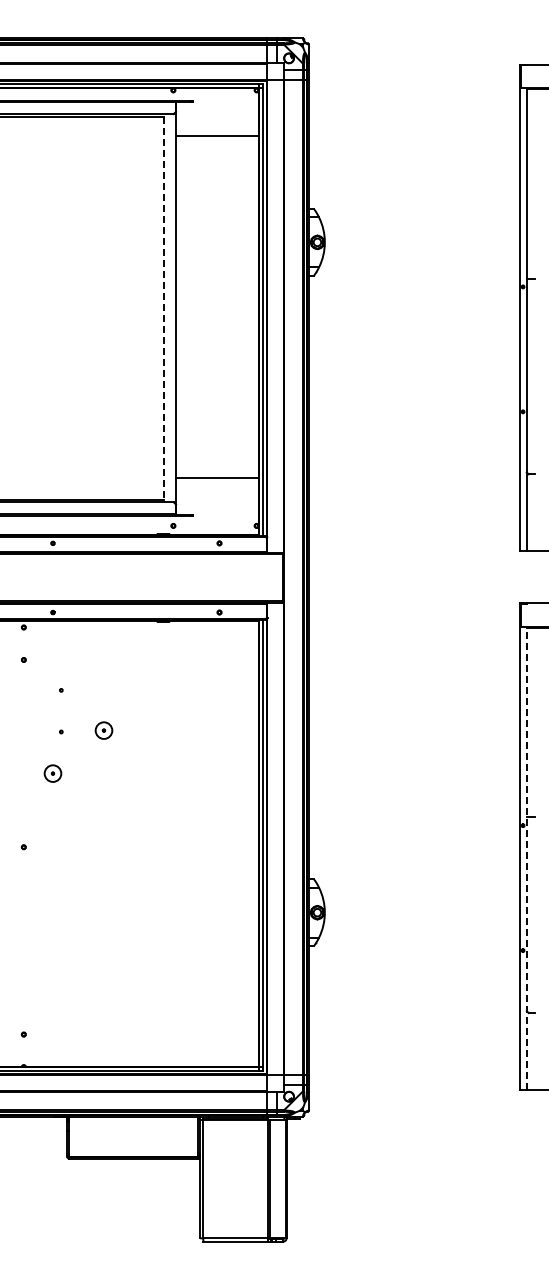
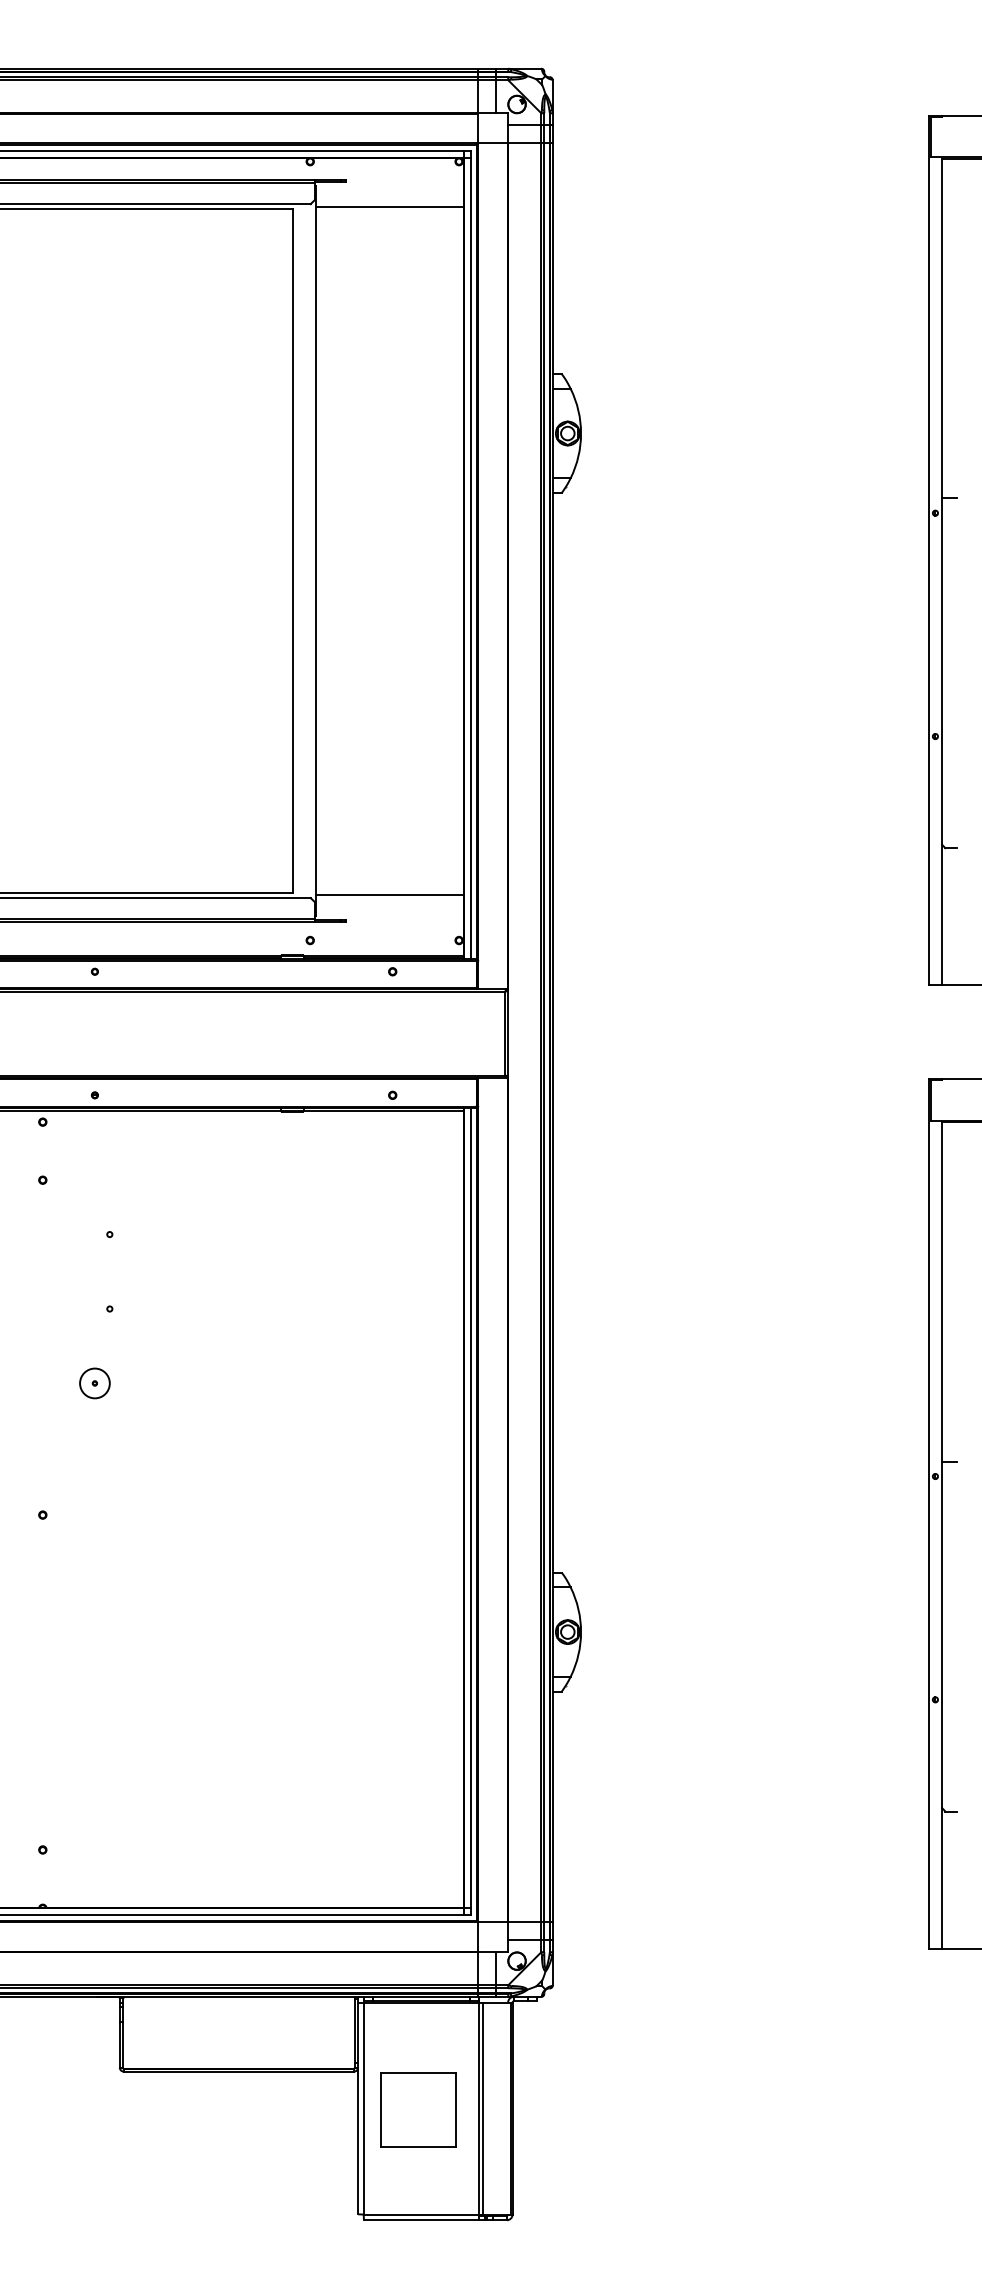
line: (217, 135) -> (389, 206), moved
line: (164, 308) -> (294, 551), dashed -> solid
line: (217, 478) -> (389, 895), moved
part: (103, 730) -> (185, 1306), removed
line: (526, 858) -> (941, 1535), dashed -> solid
part: (233, 1179) -> (417, 2109), added

